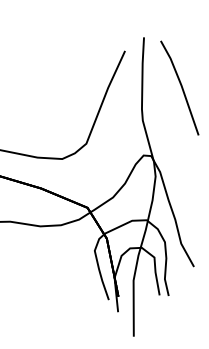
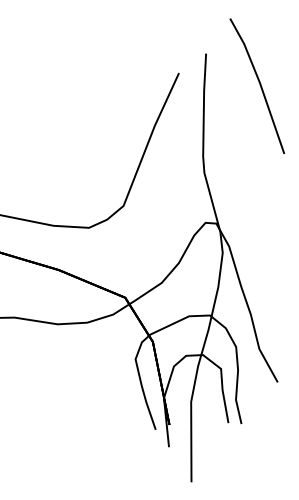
line: (180, 86) -> (258, 83), moved

